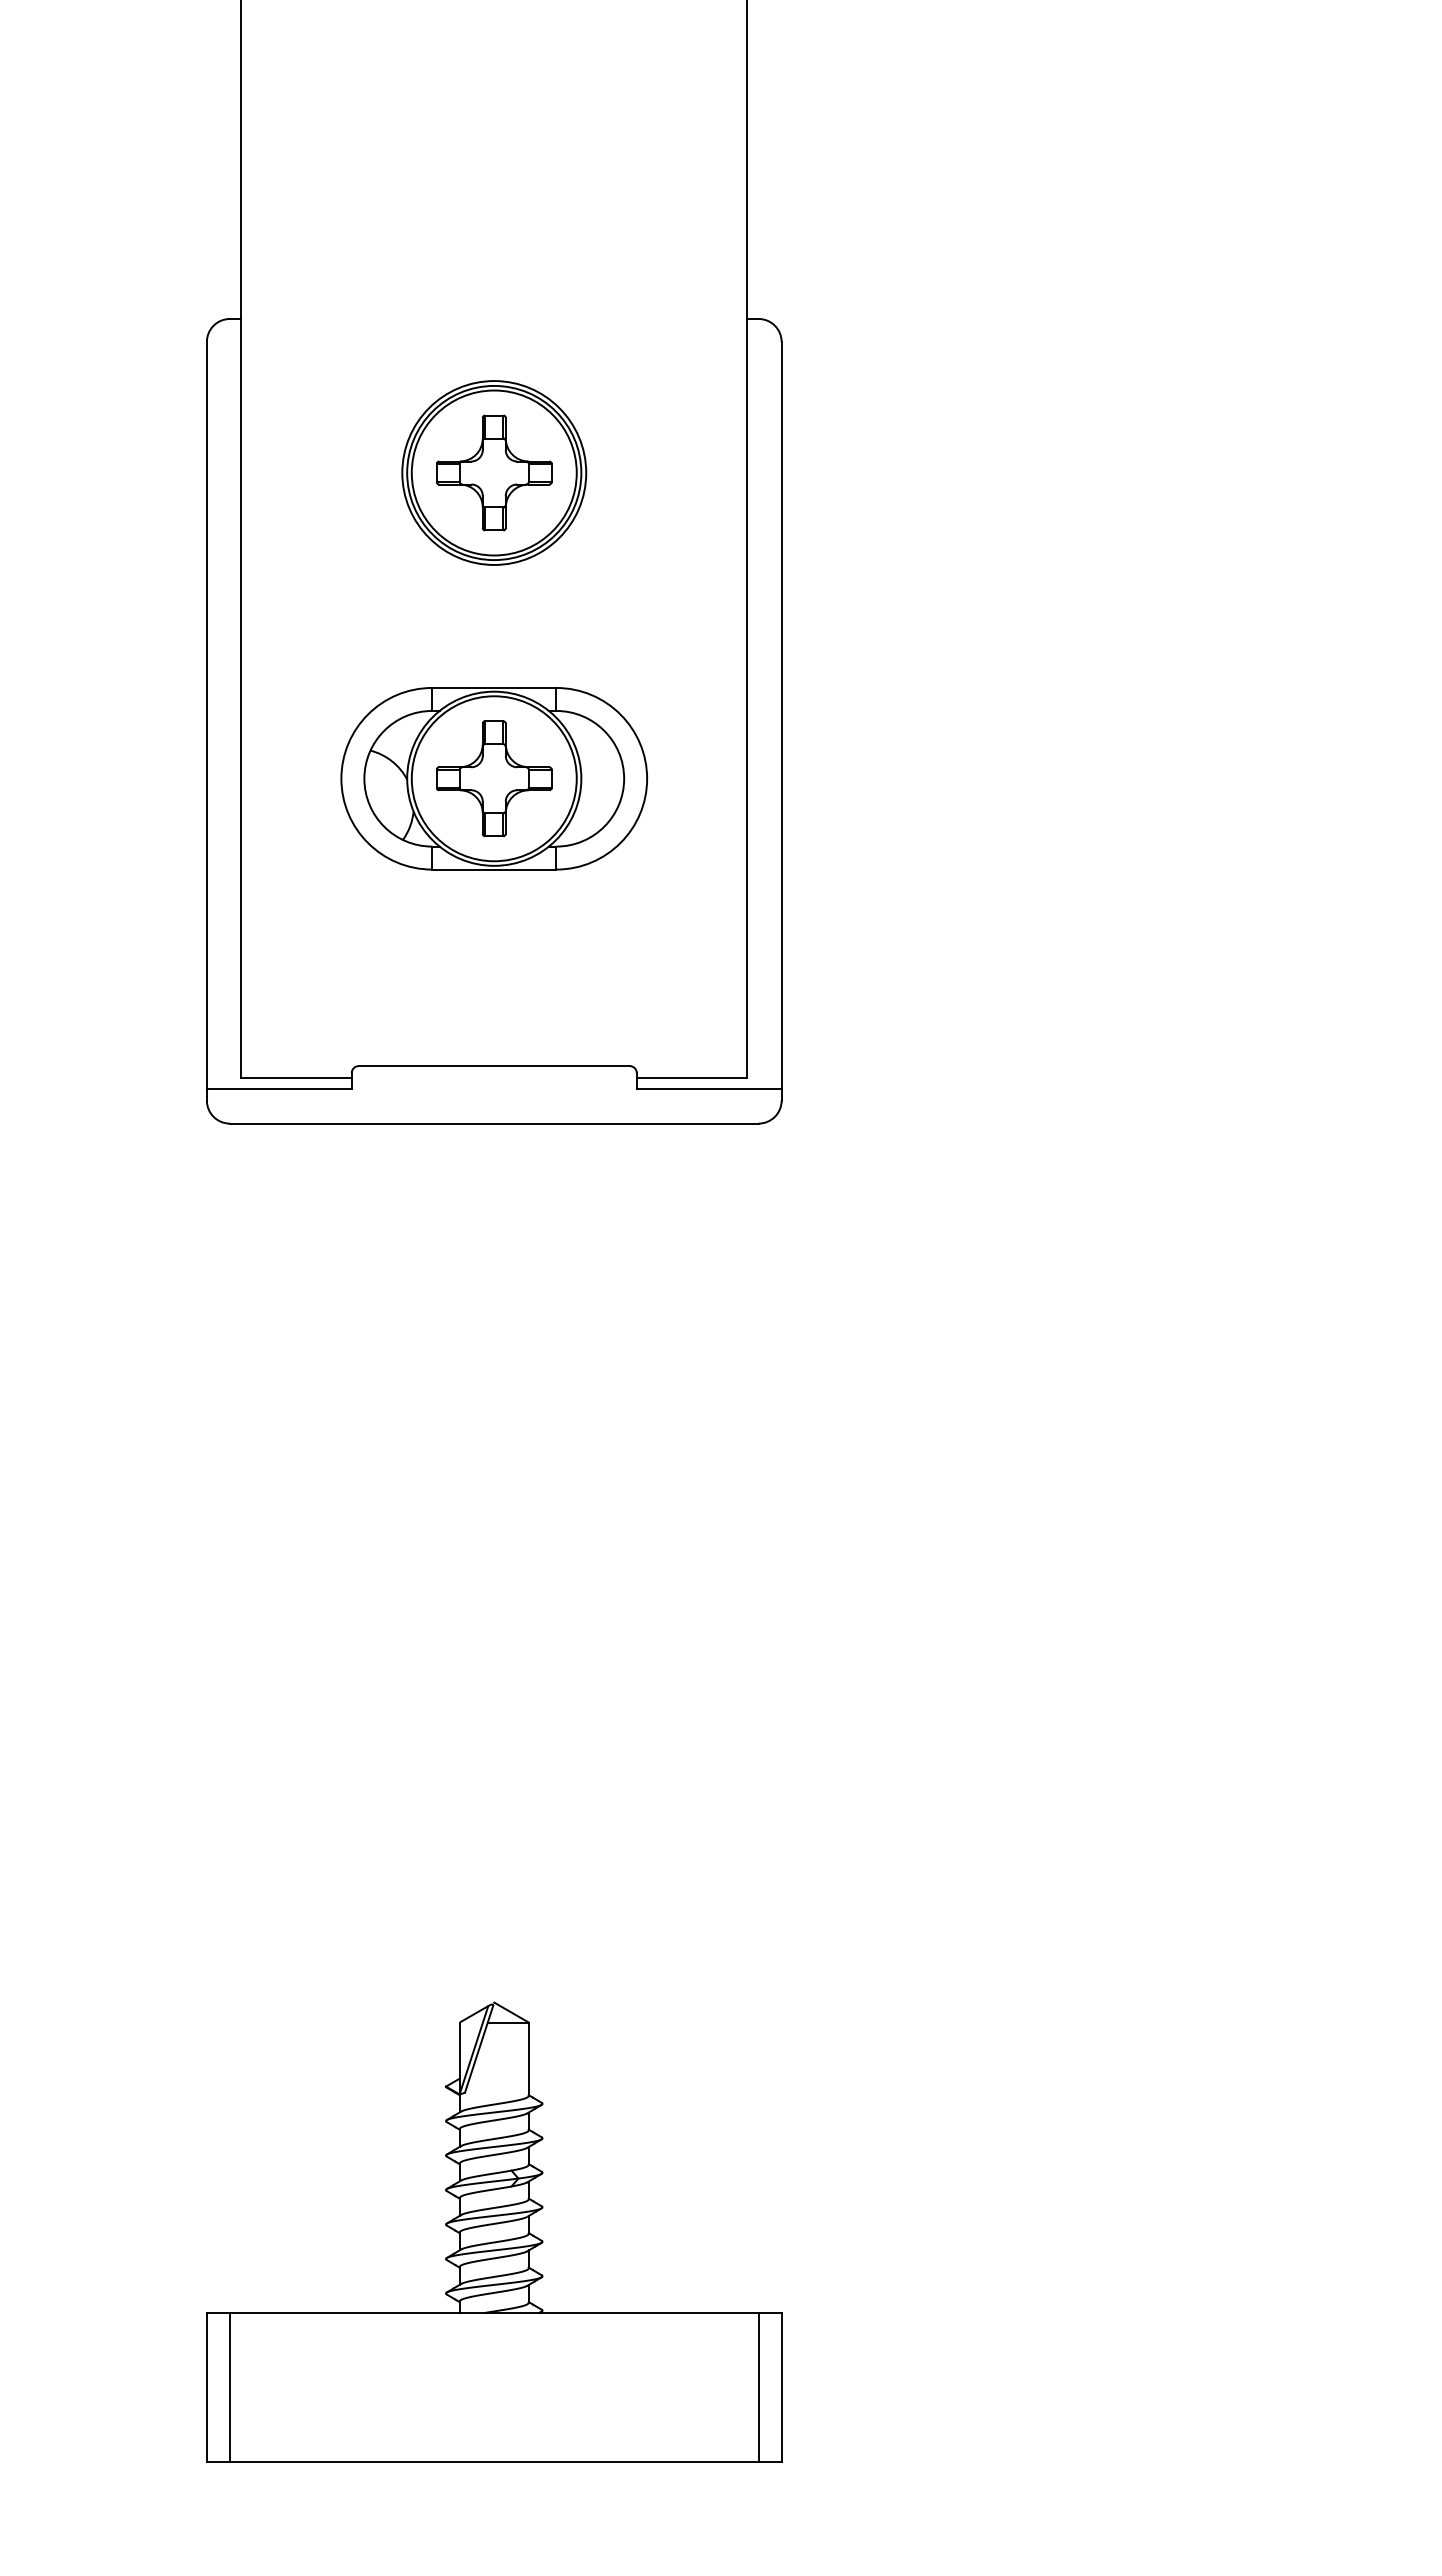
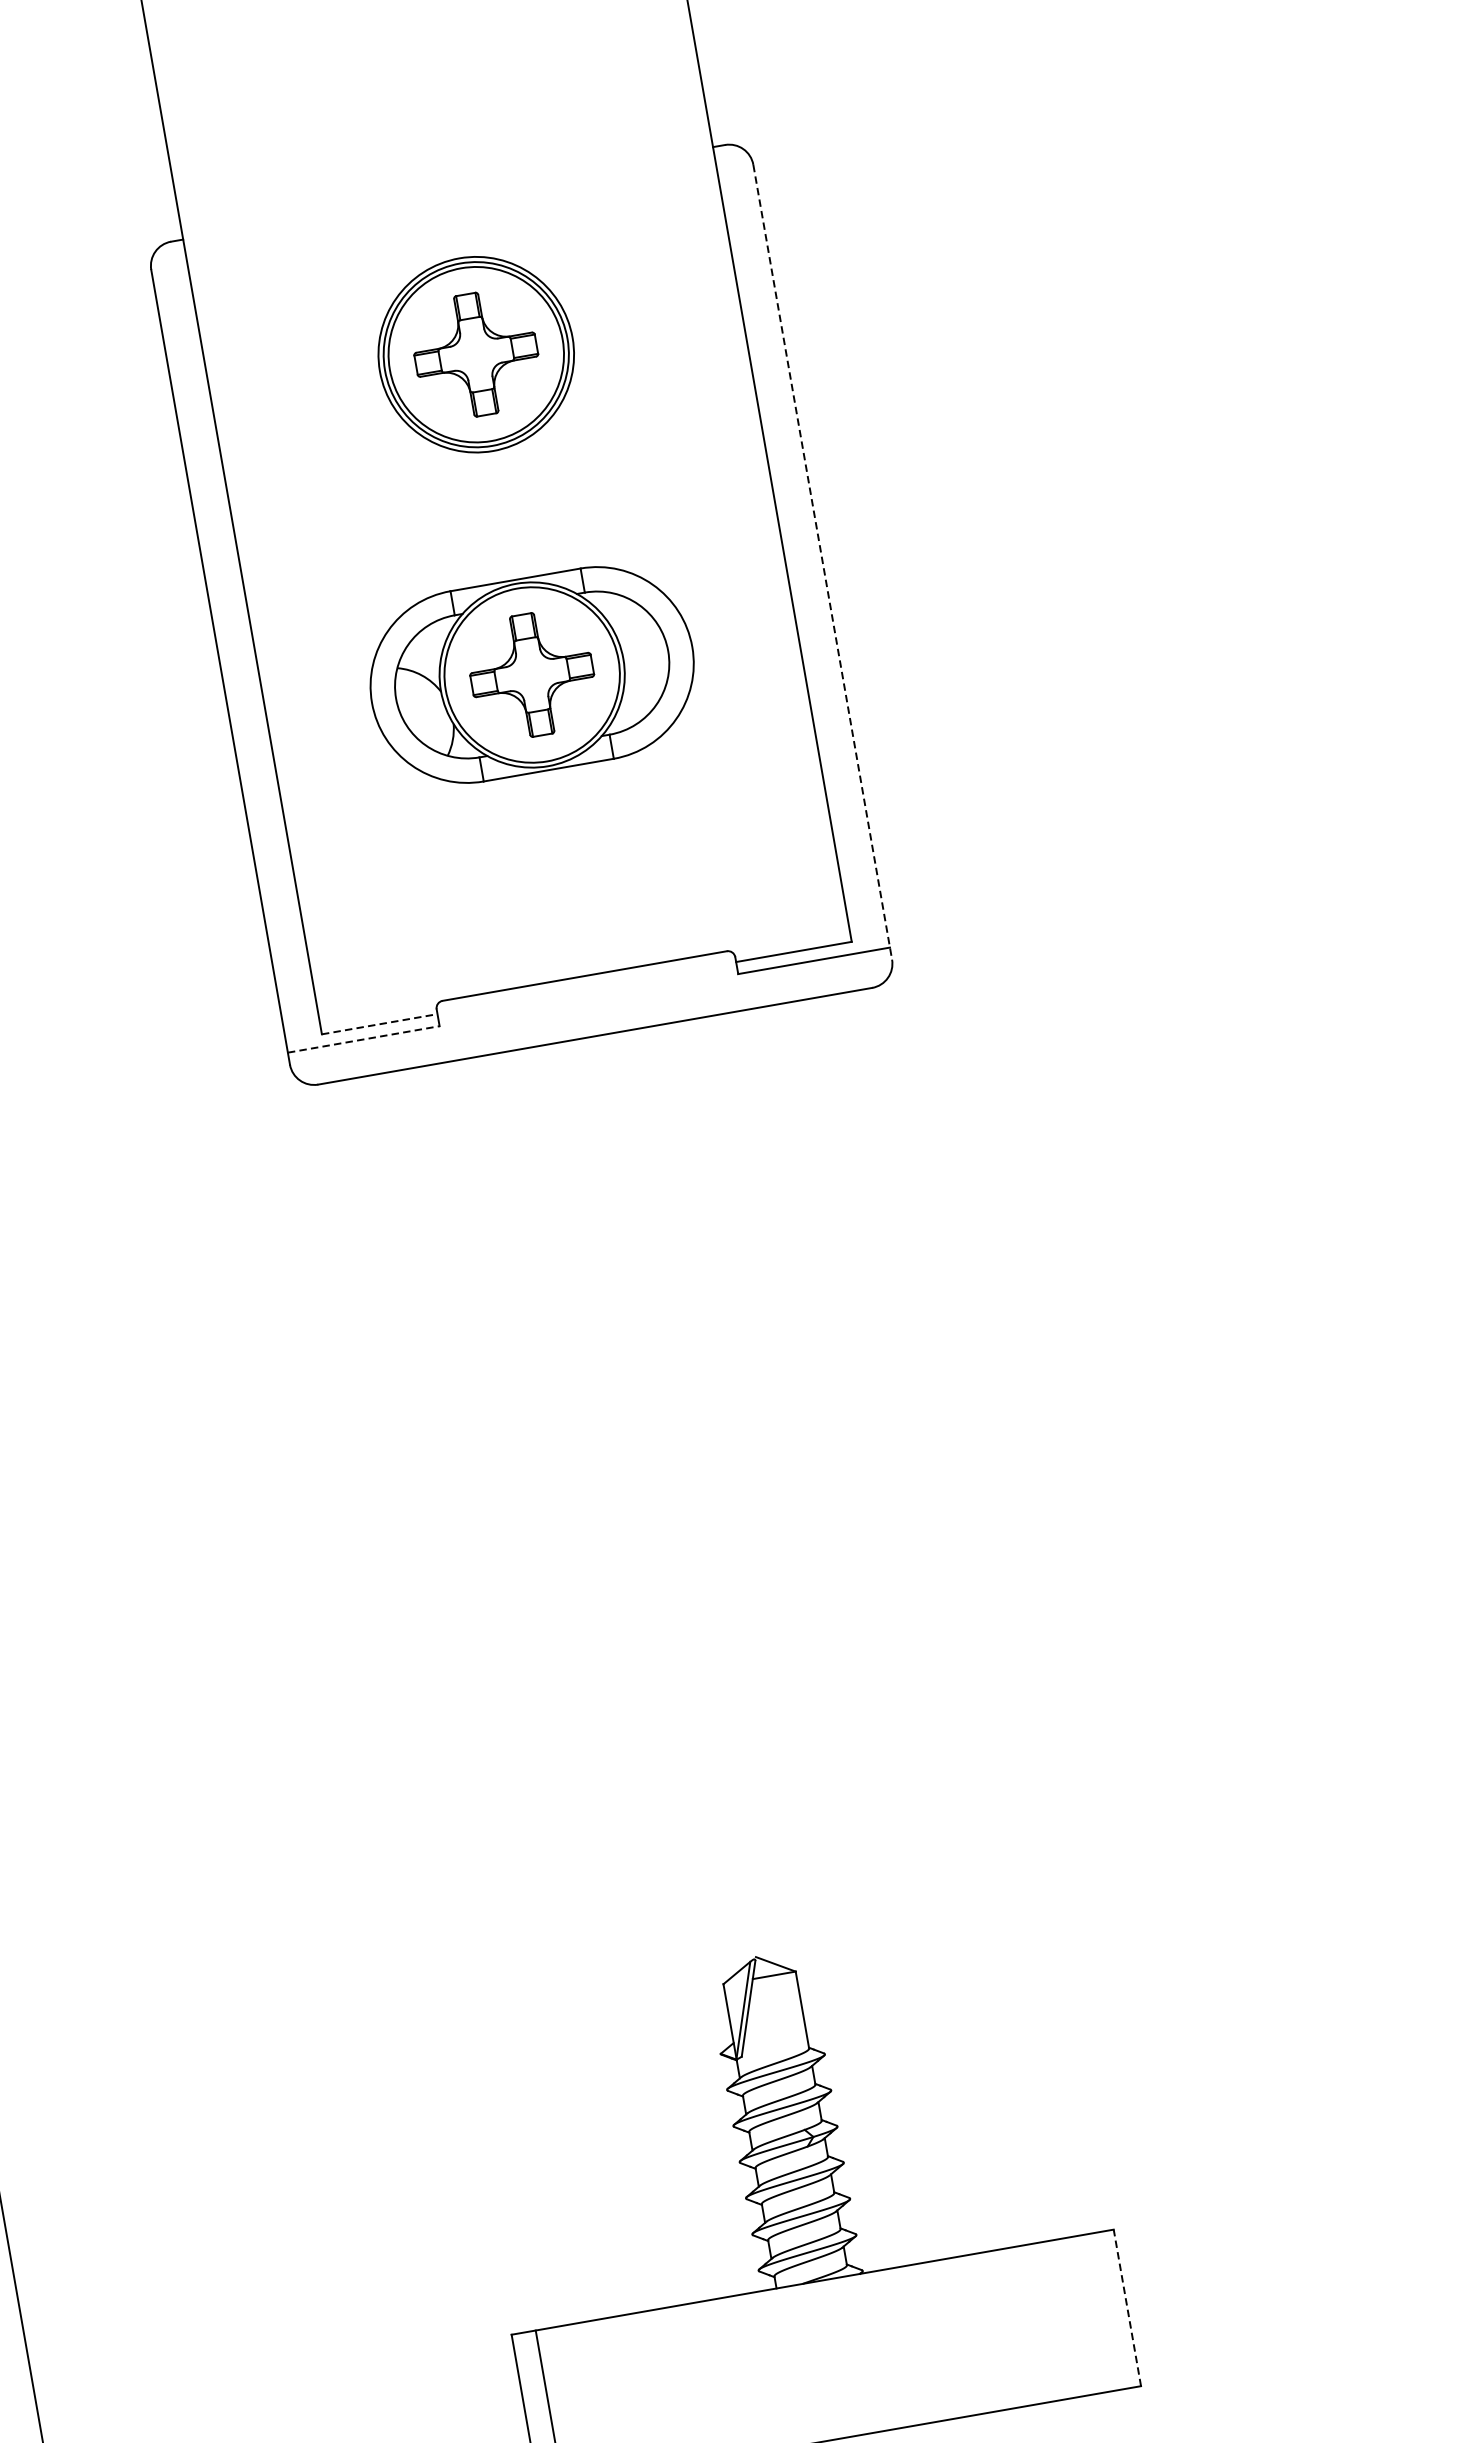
line: (781, 721) -> (822, 562), solid -> dashed
line: (297, 1077) -> (380, 1023), solid -> dashed
line: (279, 1089) -> (364, 1039), solid -> dashed
line: (758, 2387) -> (1103, 2311), removed
line: (781, 2387) -> (1127, 2307), solid -> dashed

